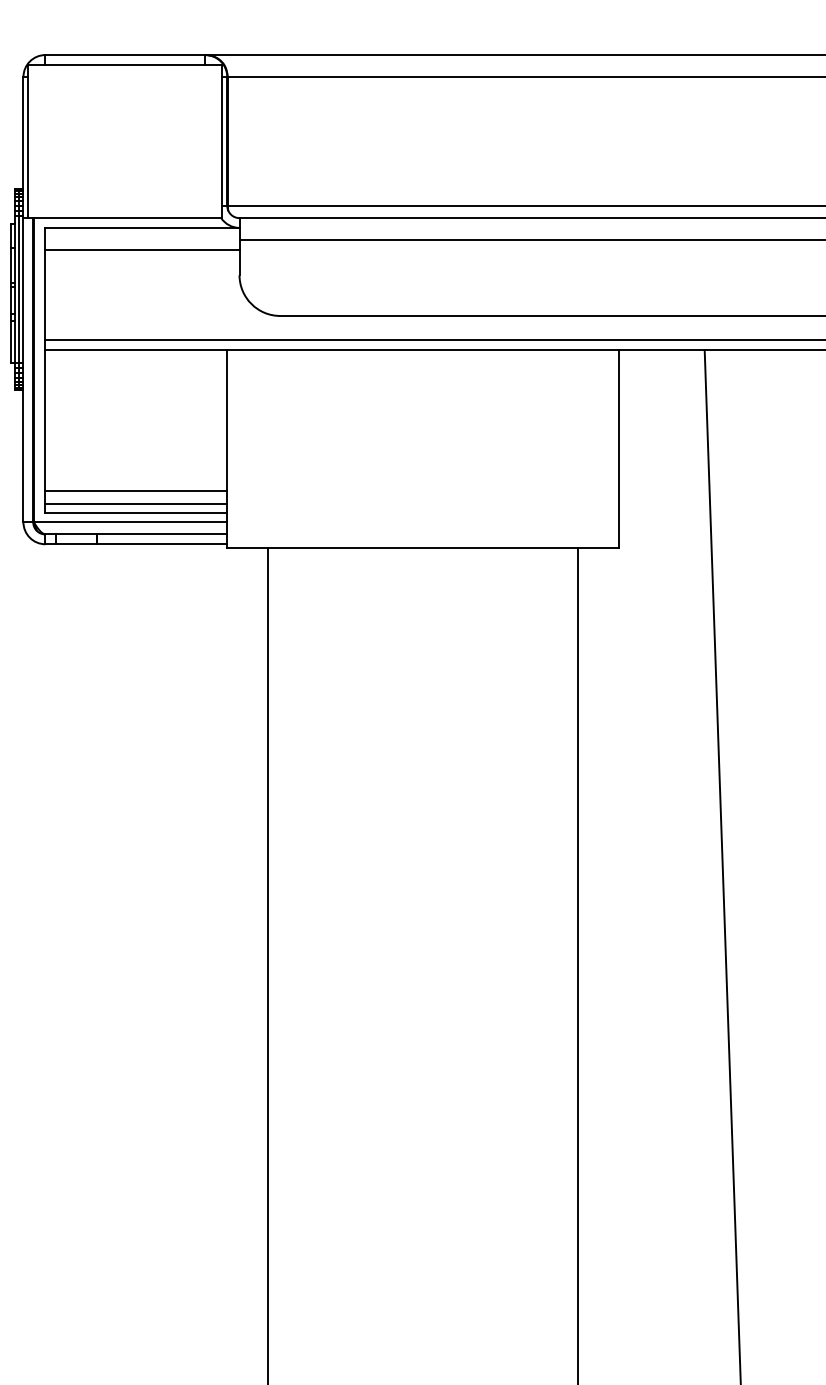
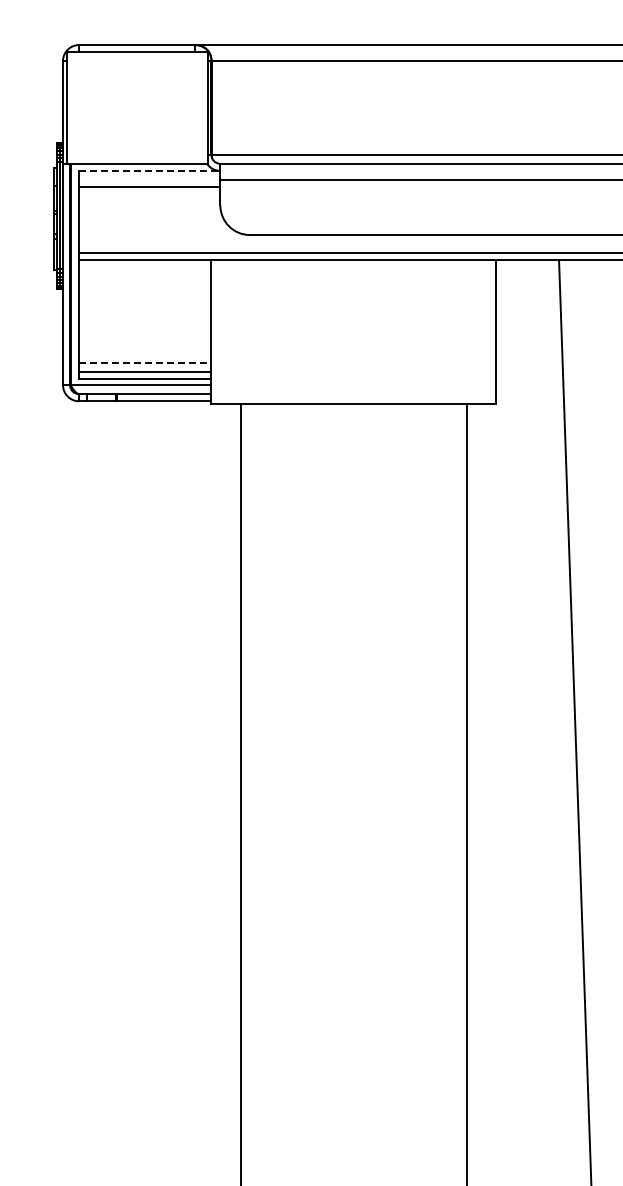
line: (142, 227) -> (149, 170), solid -> dashed
line: (136, 491) -> (145, 362), solid -> dashed

